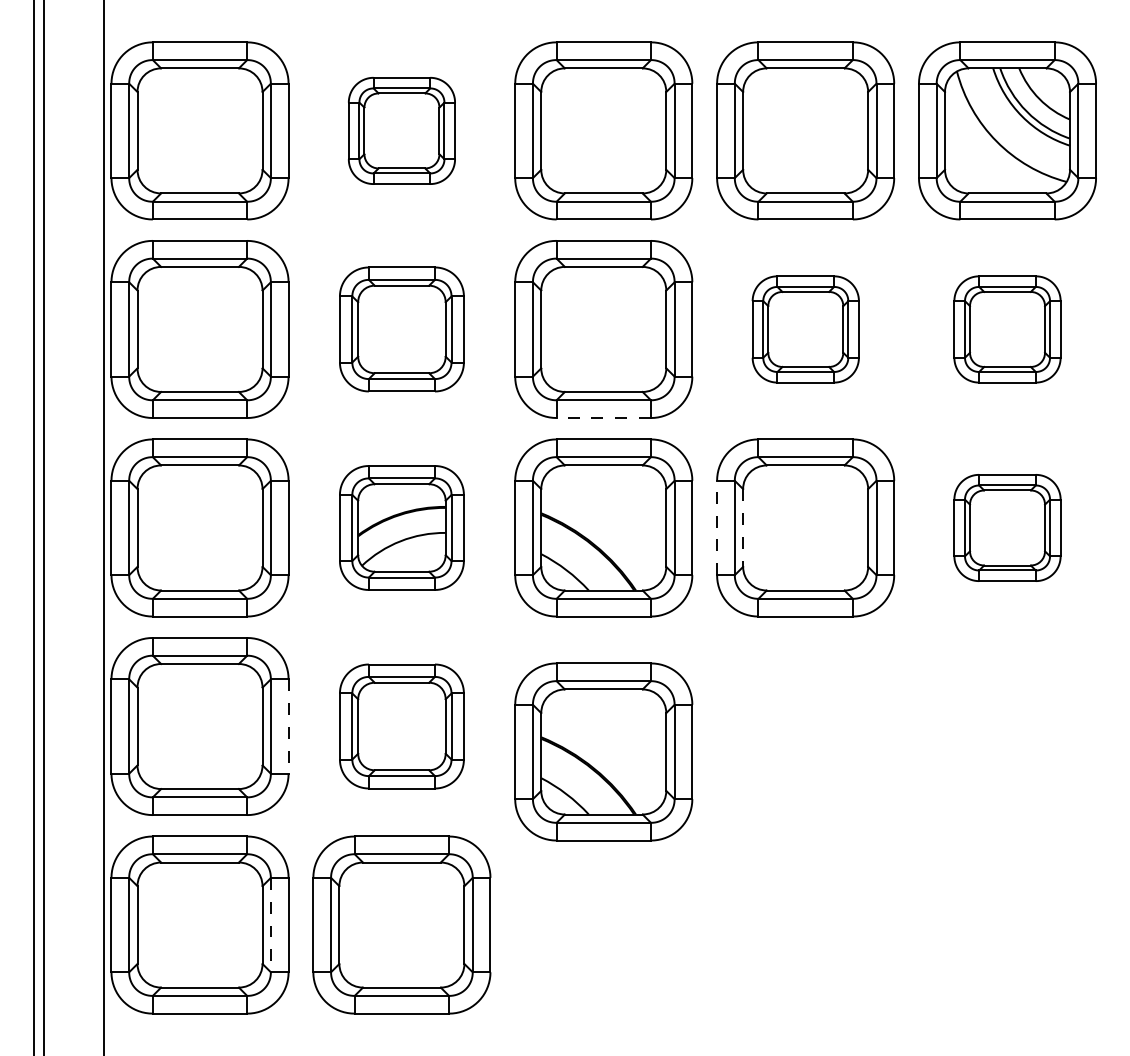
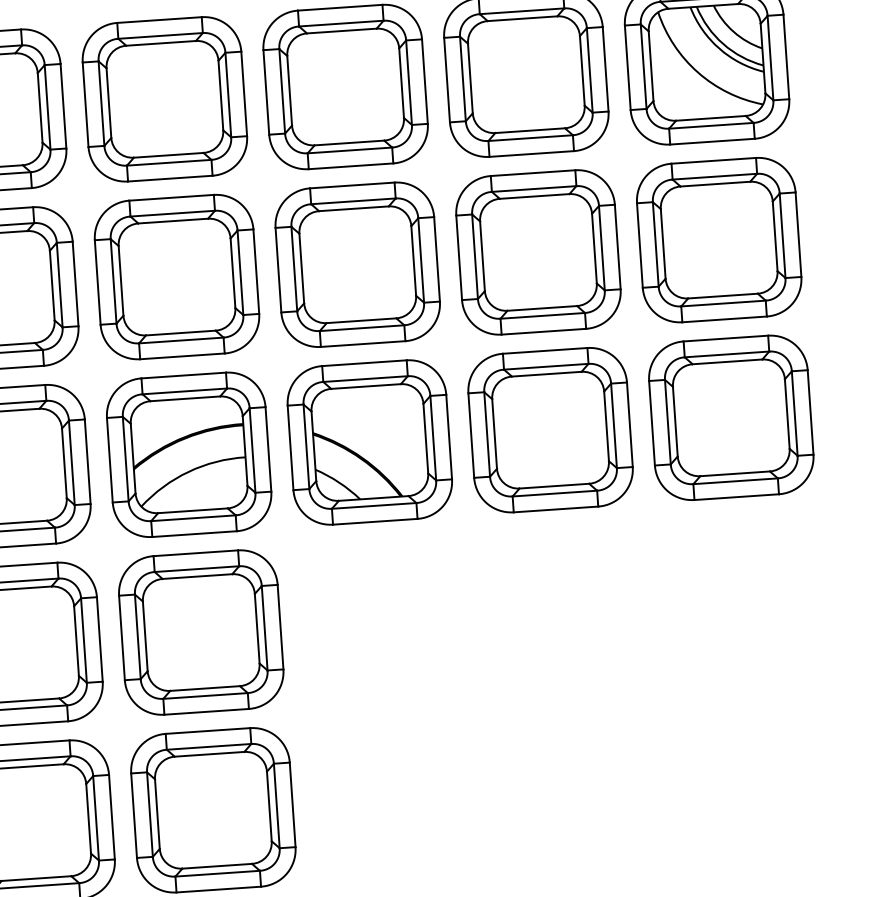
part: (401, 130) -> (164, 98), size x1.67
part: (401, 329) -> (176, 277), size x1.43
part: (805, 329) -> (538, 252), size x1.67
part: (1007, 329) -> (719, 240), size x1.67
line: (603, 418) -> (362, 344), dashed -> solid
part: (401, 527) -> (188, 454), size x1.43
line: (717, 527) -> (471, 435), dashed -> solid
part: (1007, 527) -> (731, 417), size x1.67
line: (743, 528) -> (494, 434), dashed -> solid
part: (401, 726) -> (200, 632), size x1.43
line: (288, 727) -> (99, 640), dashed -> solid
part: (603, 751) -> (383, 642), removed
line: (270, 925) -> (95, 818), dashed -> solid

